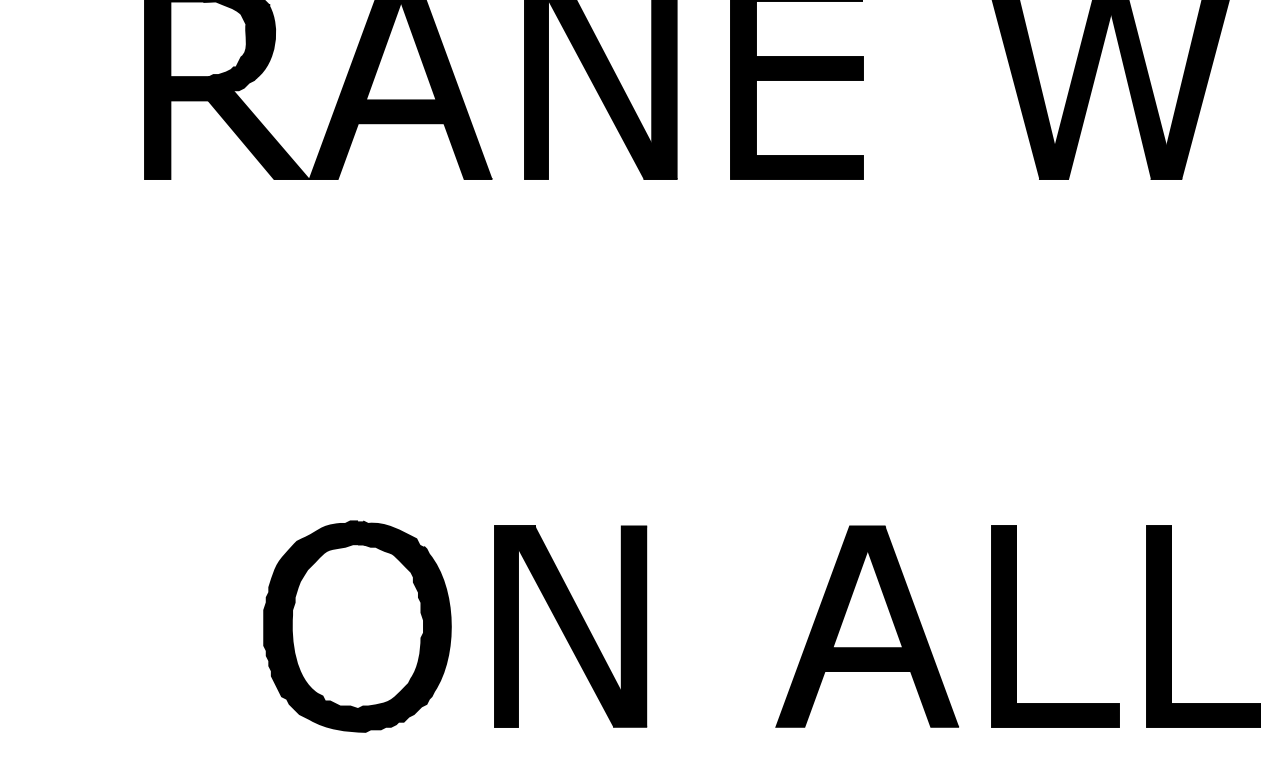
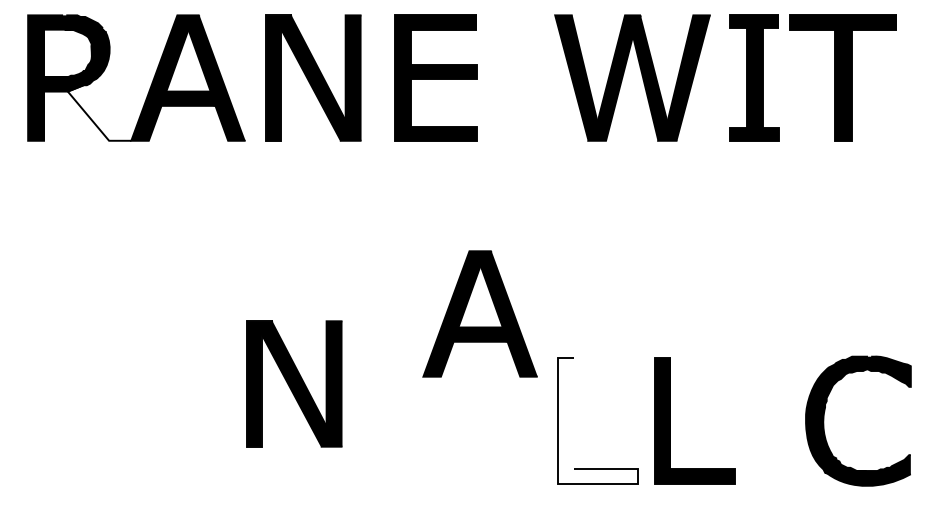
fill: (258, 133) -> (99, 112), removed
part: (356, 625) -> (160, 420), removed
part: (570, 625) -> (294, 383), moved
part: (866, 625) -> (479, 313), moved
fill: (1054, 625) -> (597, 420), removed

